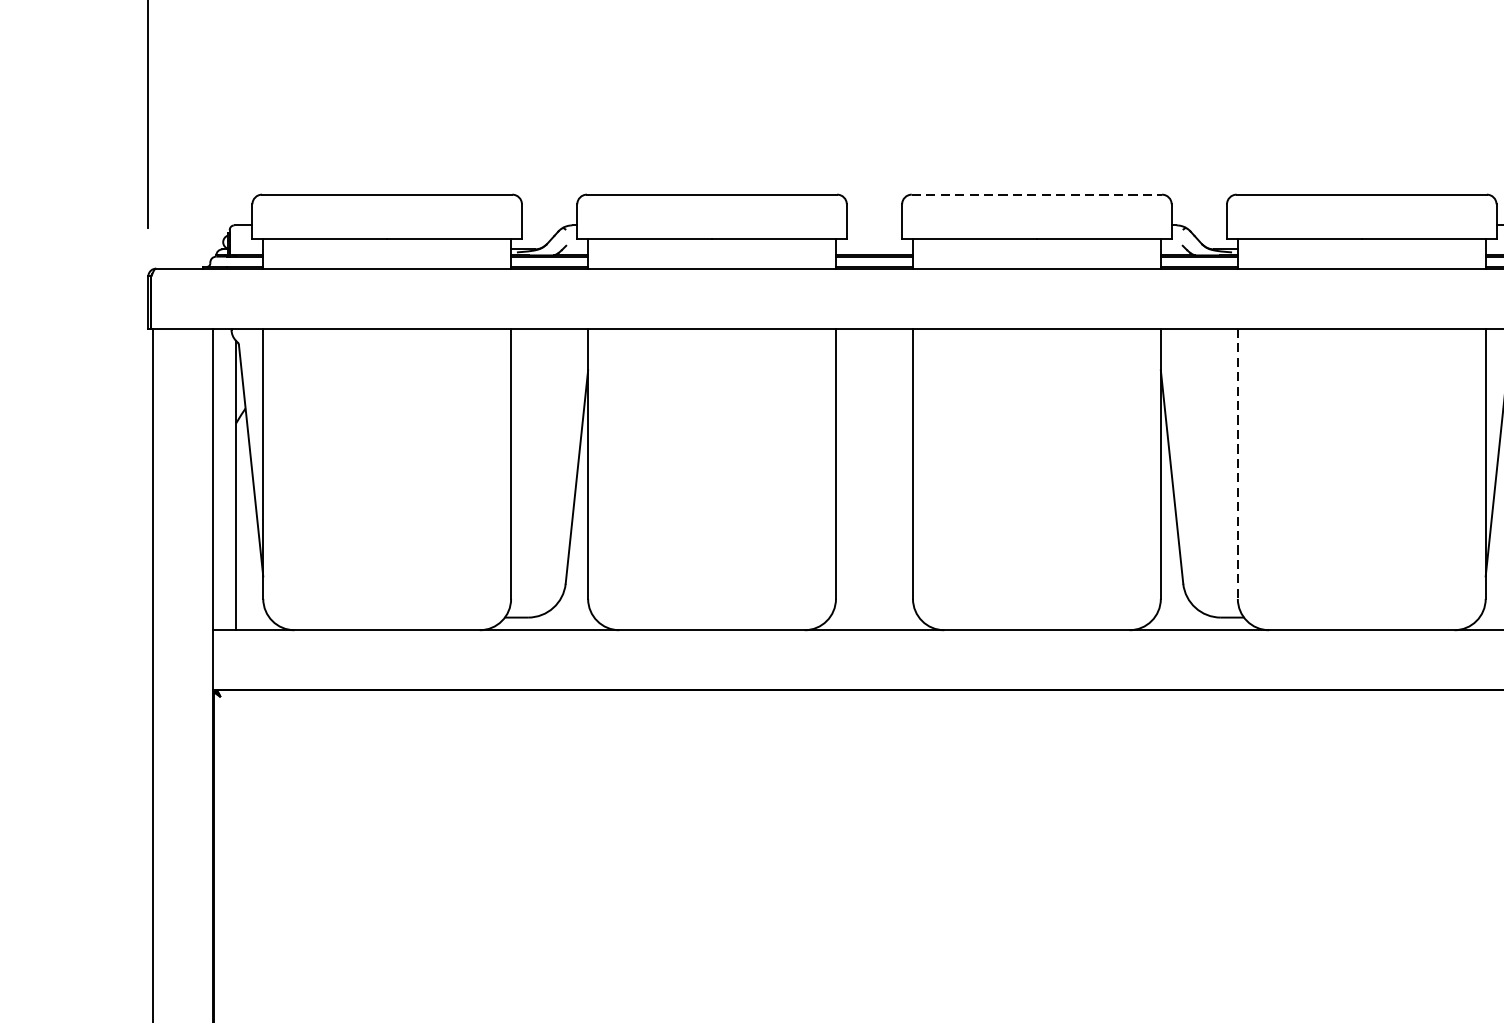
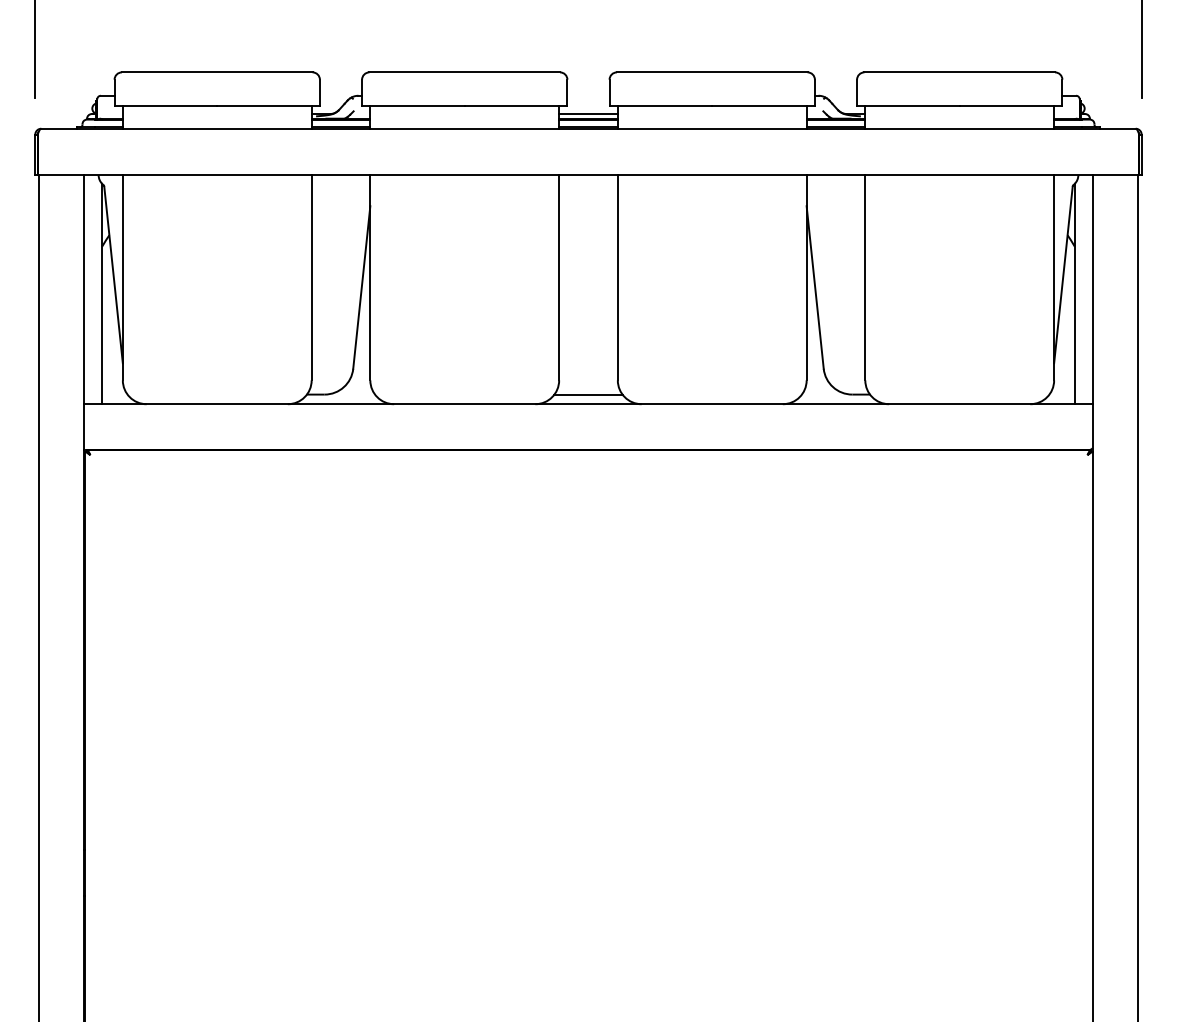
line: (1037, 194) -> (712, 72), dashed -> solid
line: (874, 249) -> (588, 114), added
line: (1238, 463) -> (865, 277), dashed -> solid
line: (874, 617) -> (588, 394), added

